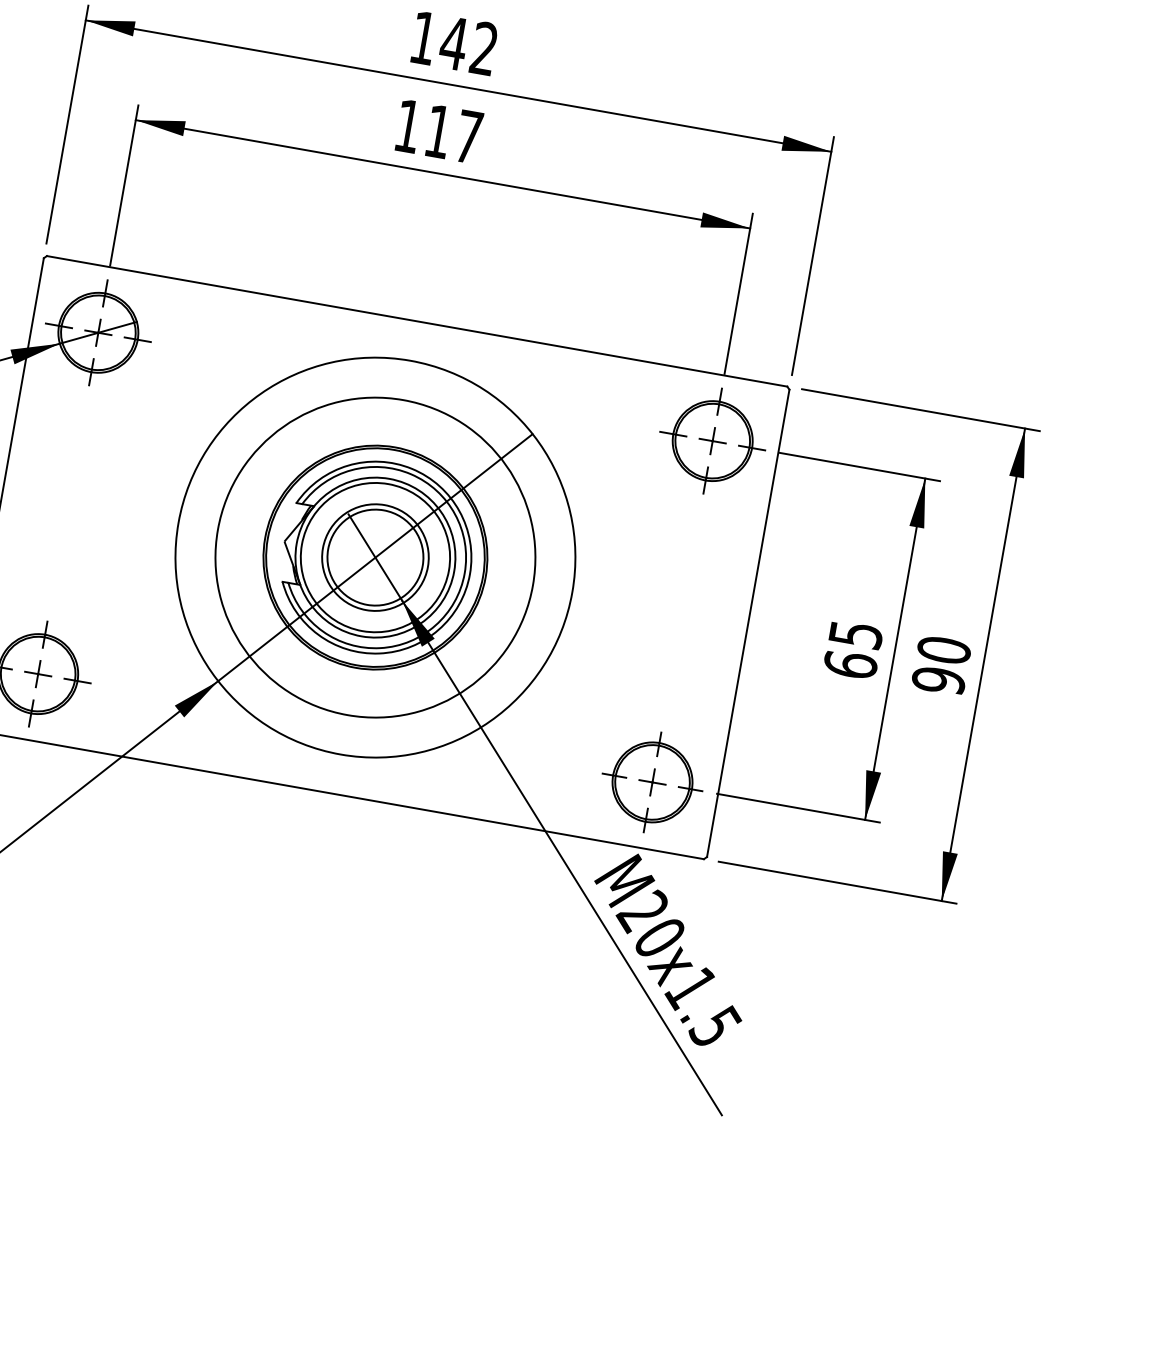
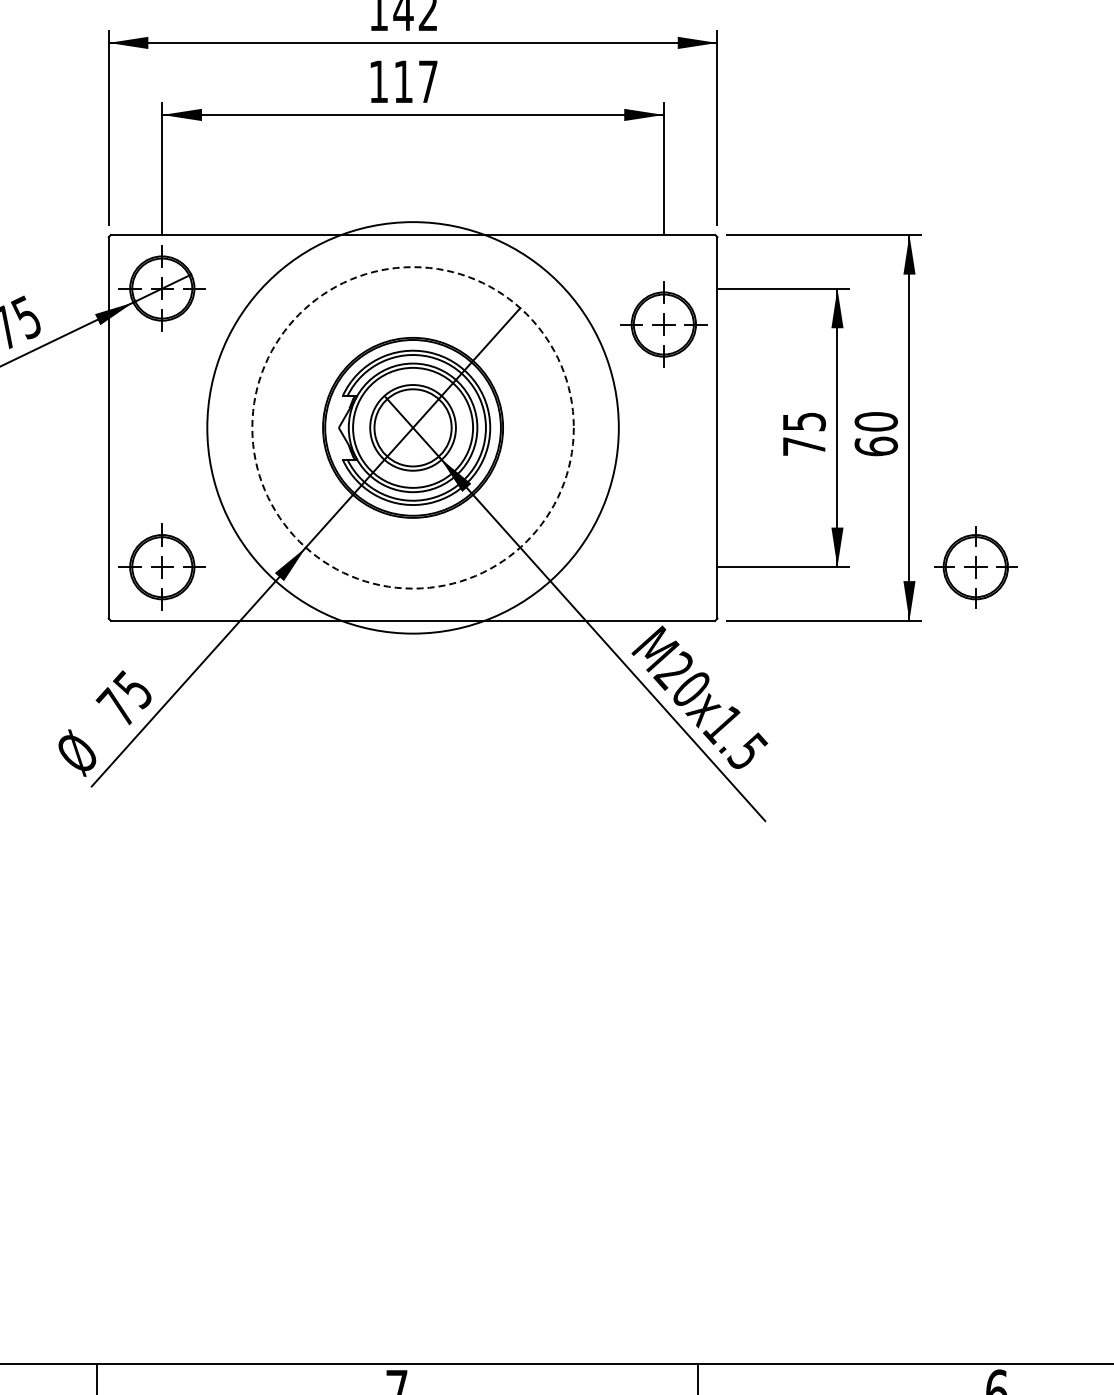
part: (712, 440) -> (663, 324), moved
circle: (374, 557) -> (412, 427), size x1.6
circle: (374, 557) -> (412, 427), solid -> dashed
text: (849, 664) -> (803, 446), 65 -> 75
text: (939, 680) -> (876, 446), 90 -> 60
part: (652, 782) -> (975, 567), moved

